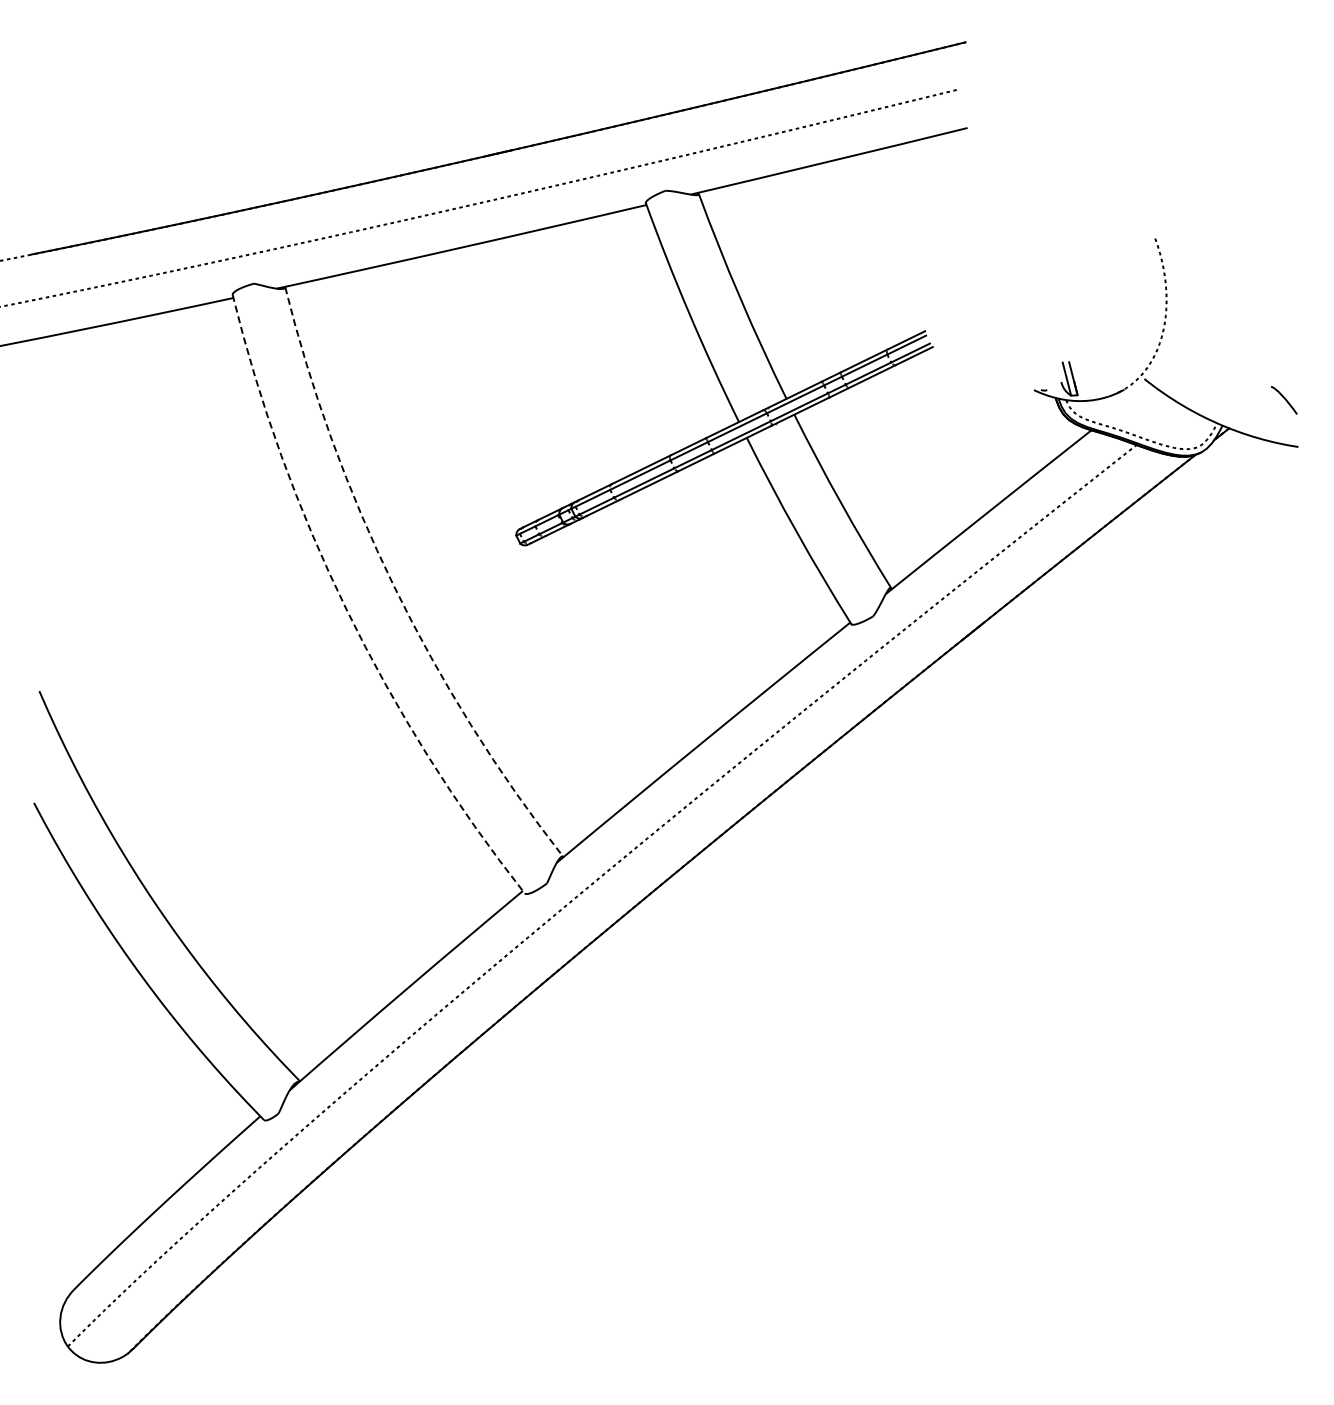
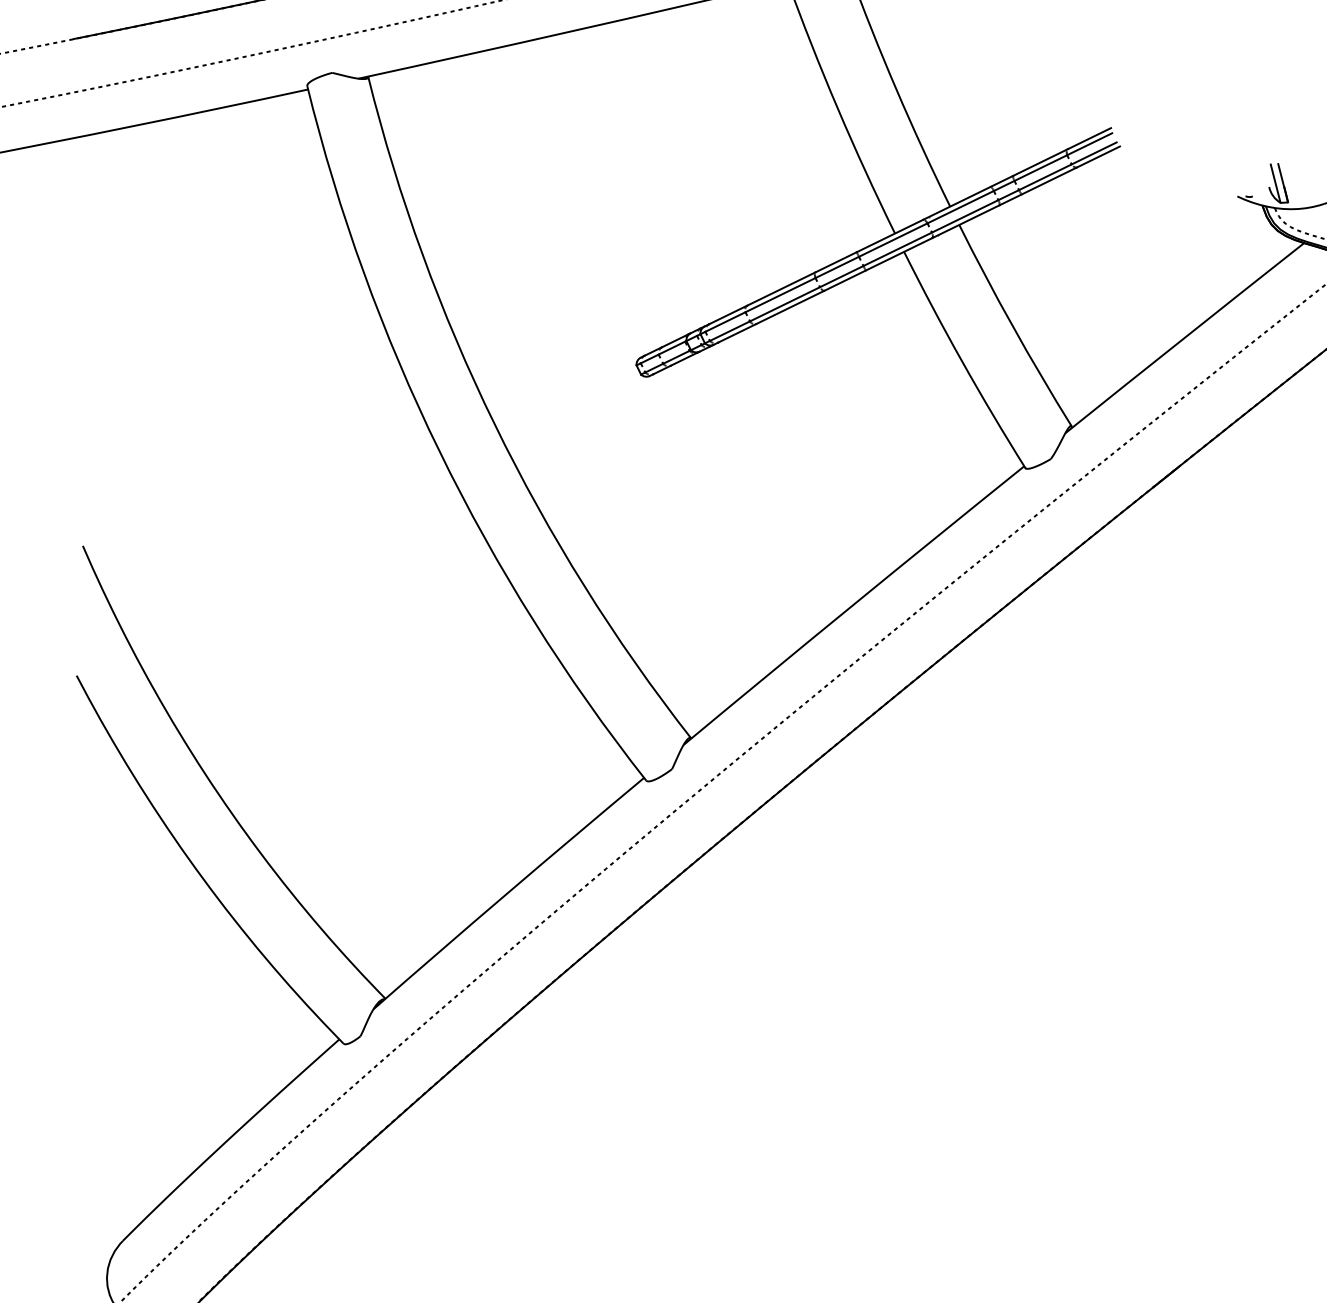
arc: (394, 586) -> (495, 424), dashed -> solid
arc: (346, 609) -> (439, 451), dashed -> solid

